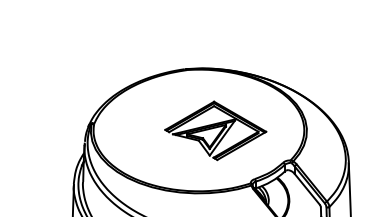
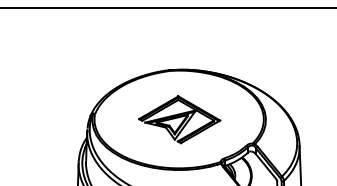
part: (215, 130) -> (179, 119), moved

